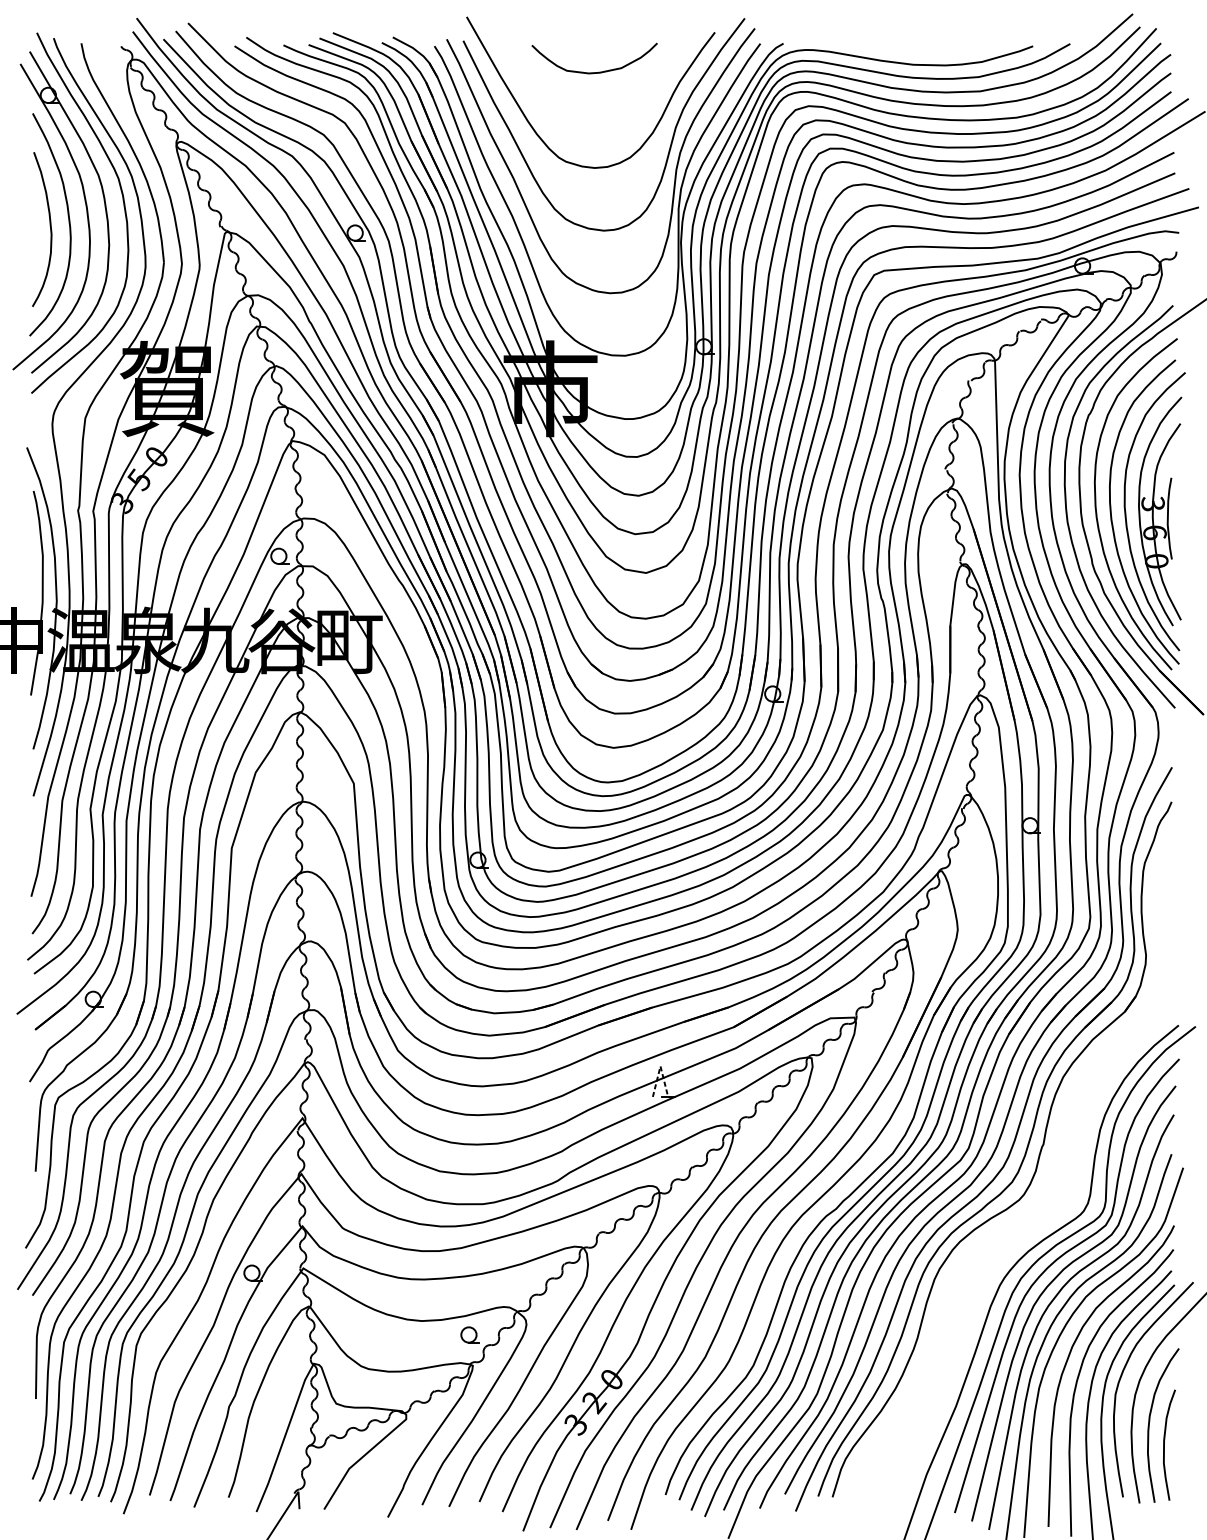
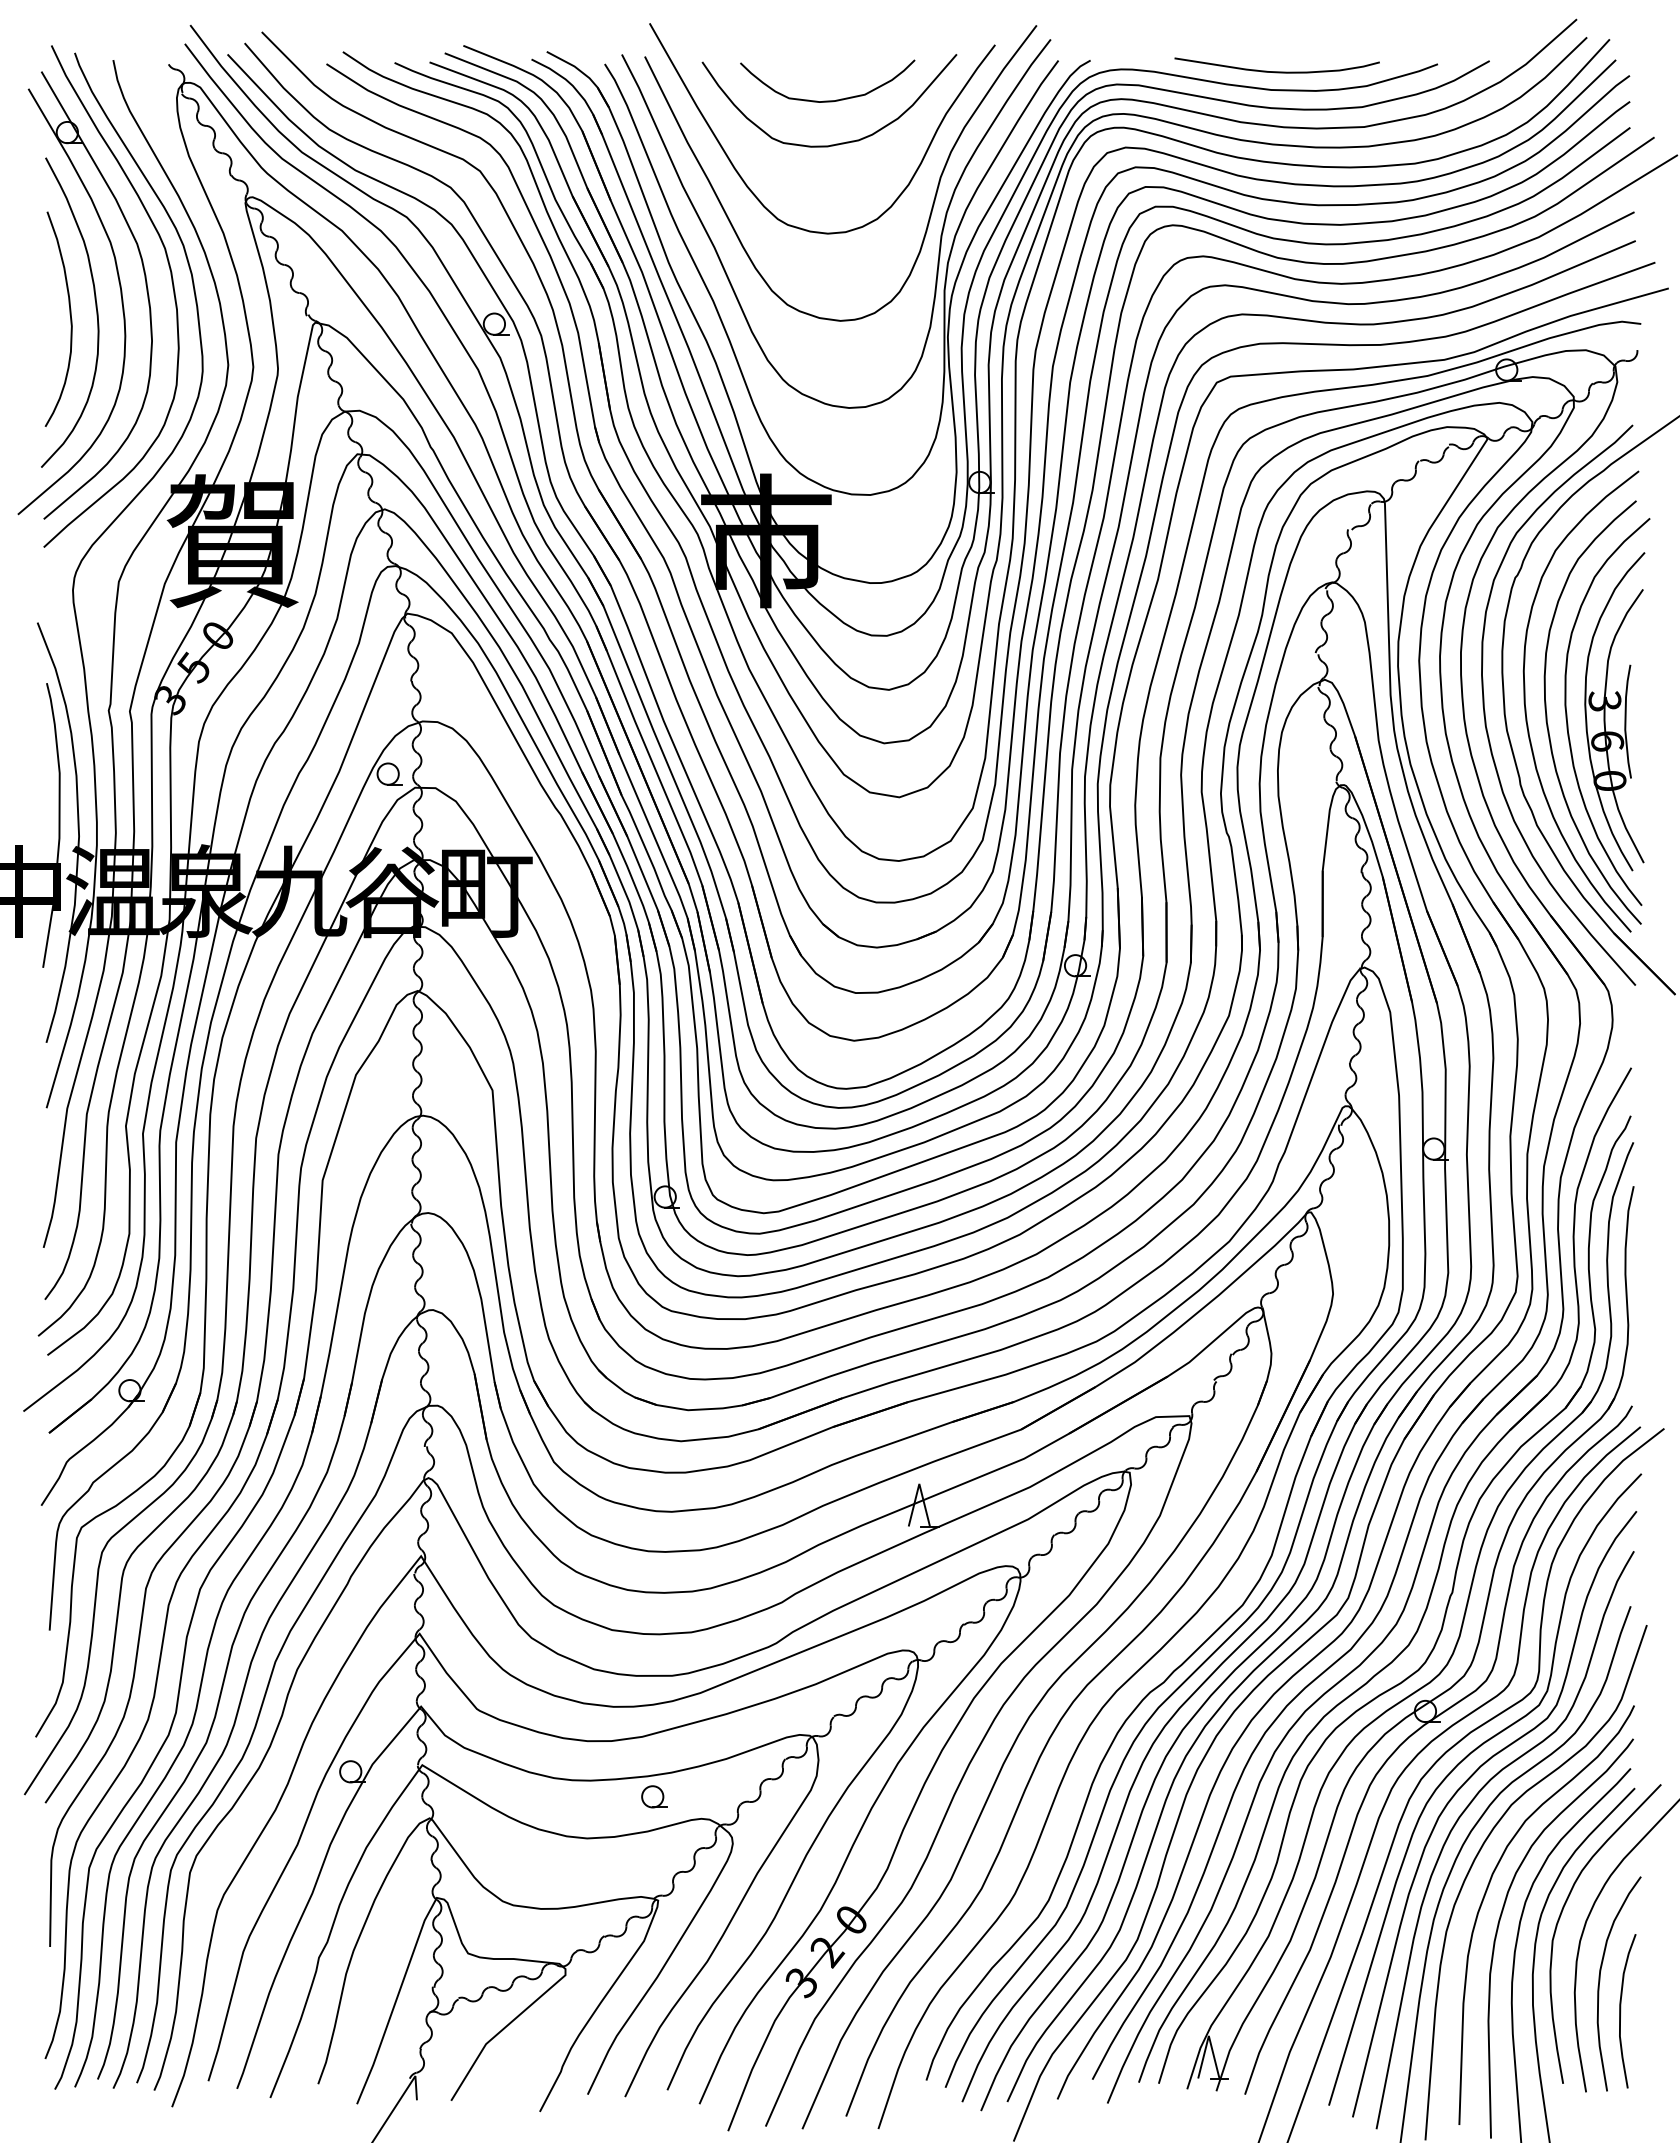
curve: (917, 51) -> (1276, 71), added
curve: (600, 103) -> (836, 143), added
line: (660, 1066) -> (919, 1483), dashed -> solid
part: (1048, 1172) -> (1459, 1631), added
part: (470, 1334) -> (654, 1796), moved

